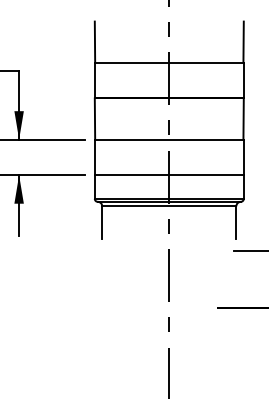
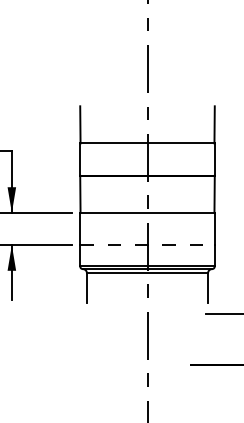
line: (170, 175) -> (148, 245), solid -> dashed

